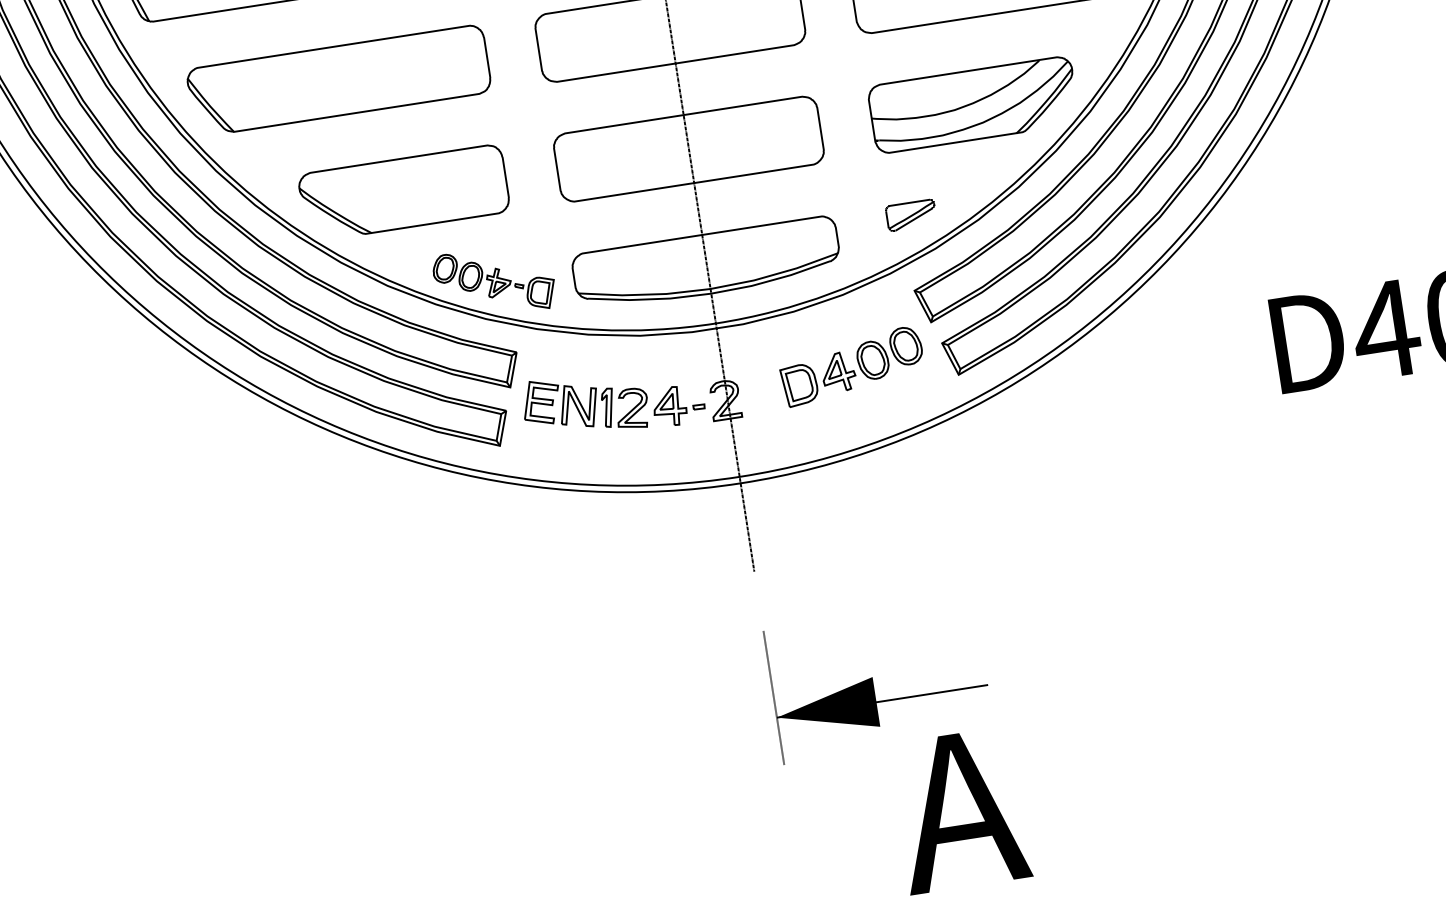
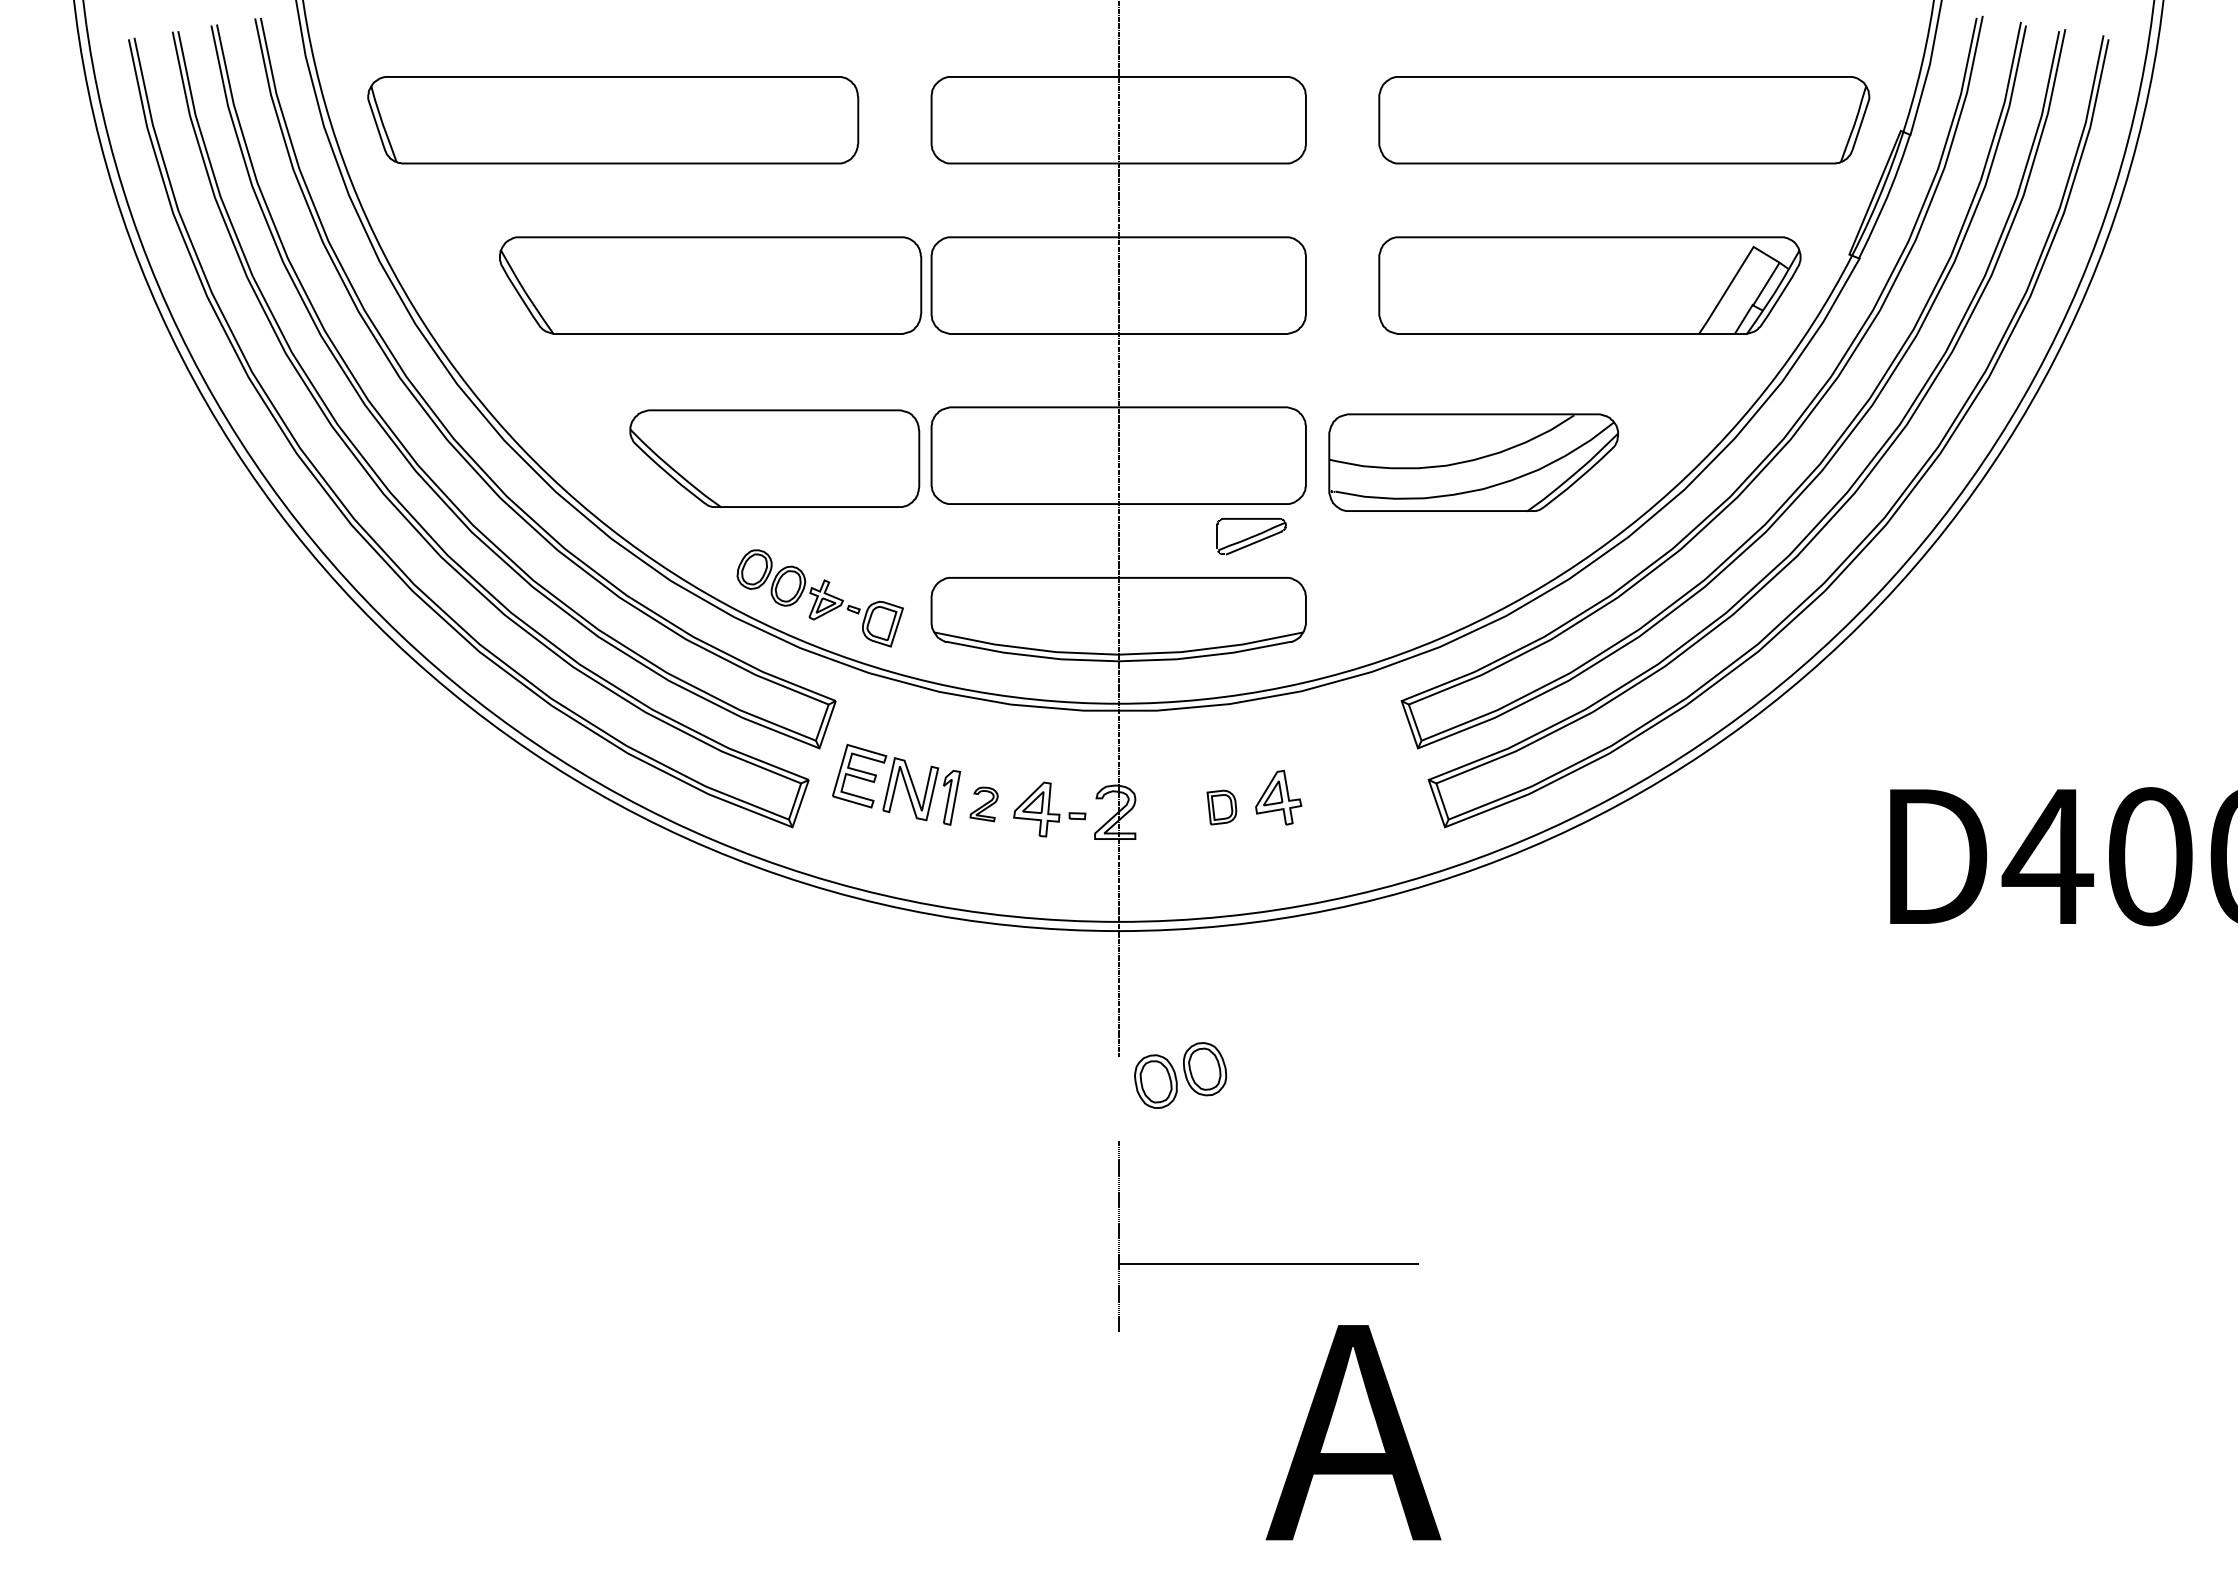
part: (339, 80) -> (710, 285), moved
part: (973, 104) -> (1473, 462), moved
part: (403, 193) -> (774, 458), moved
part: (911, 215) -> (1251, 536), moved
part: (889, 353) -> (1180, 1075), moved
part: (799, 385) -> (1221, 807), size x0.6
part: (631, 409) -> (983, 804), size x0.6
fill: (826, 709) -> (1189, 1263), removed

